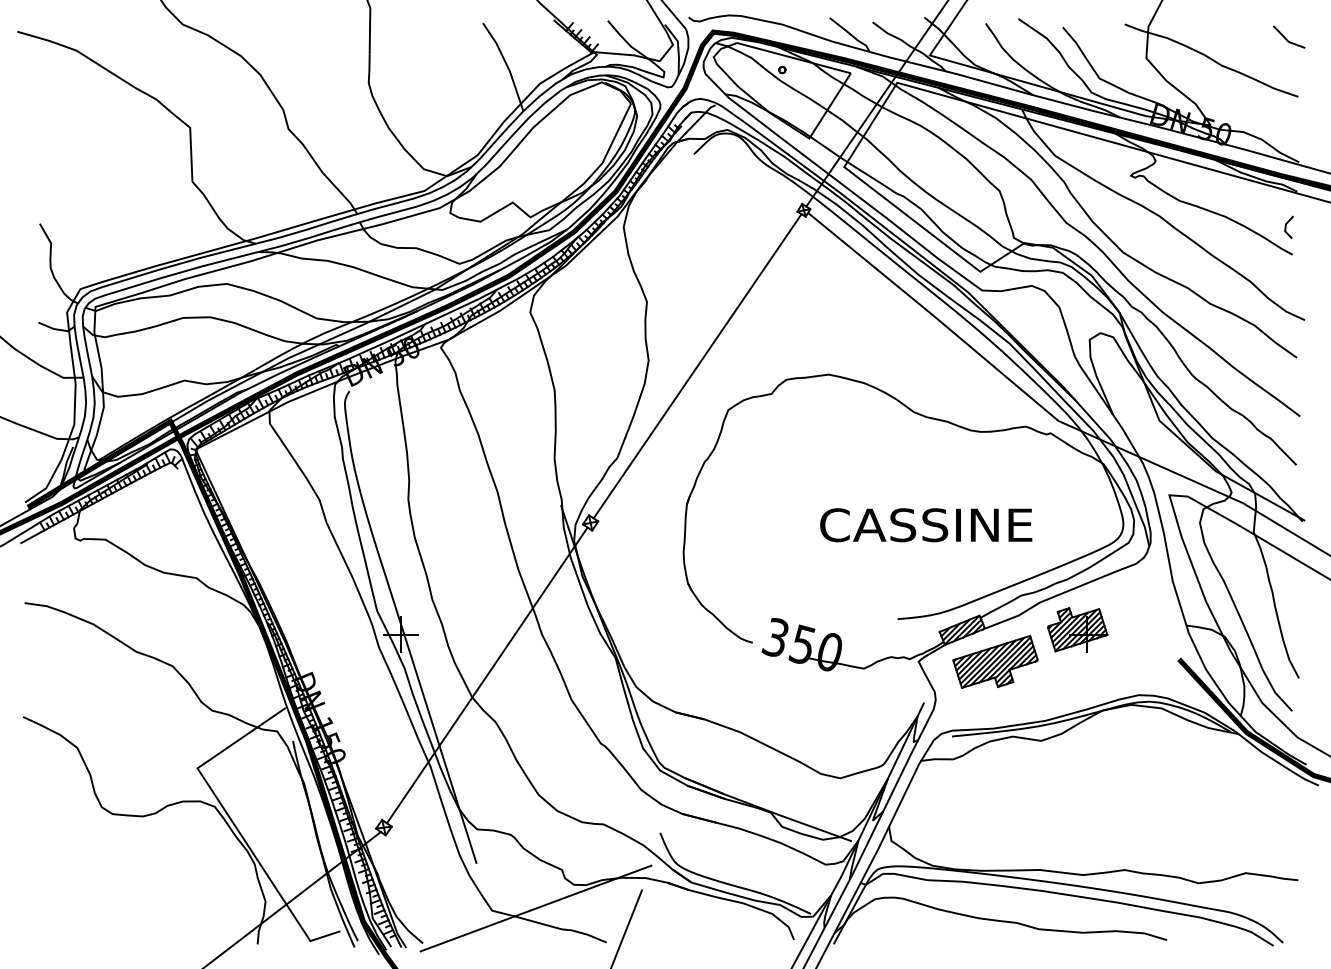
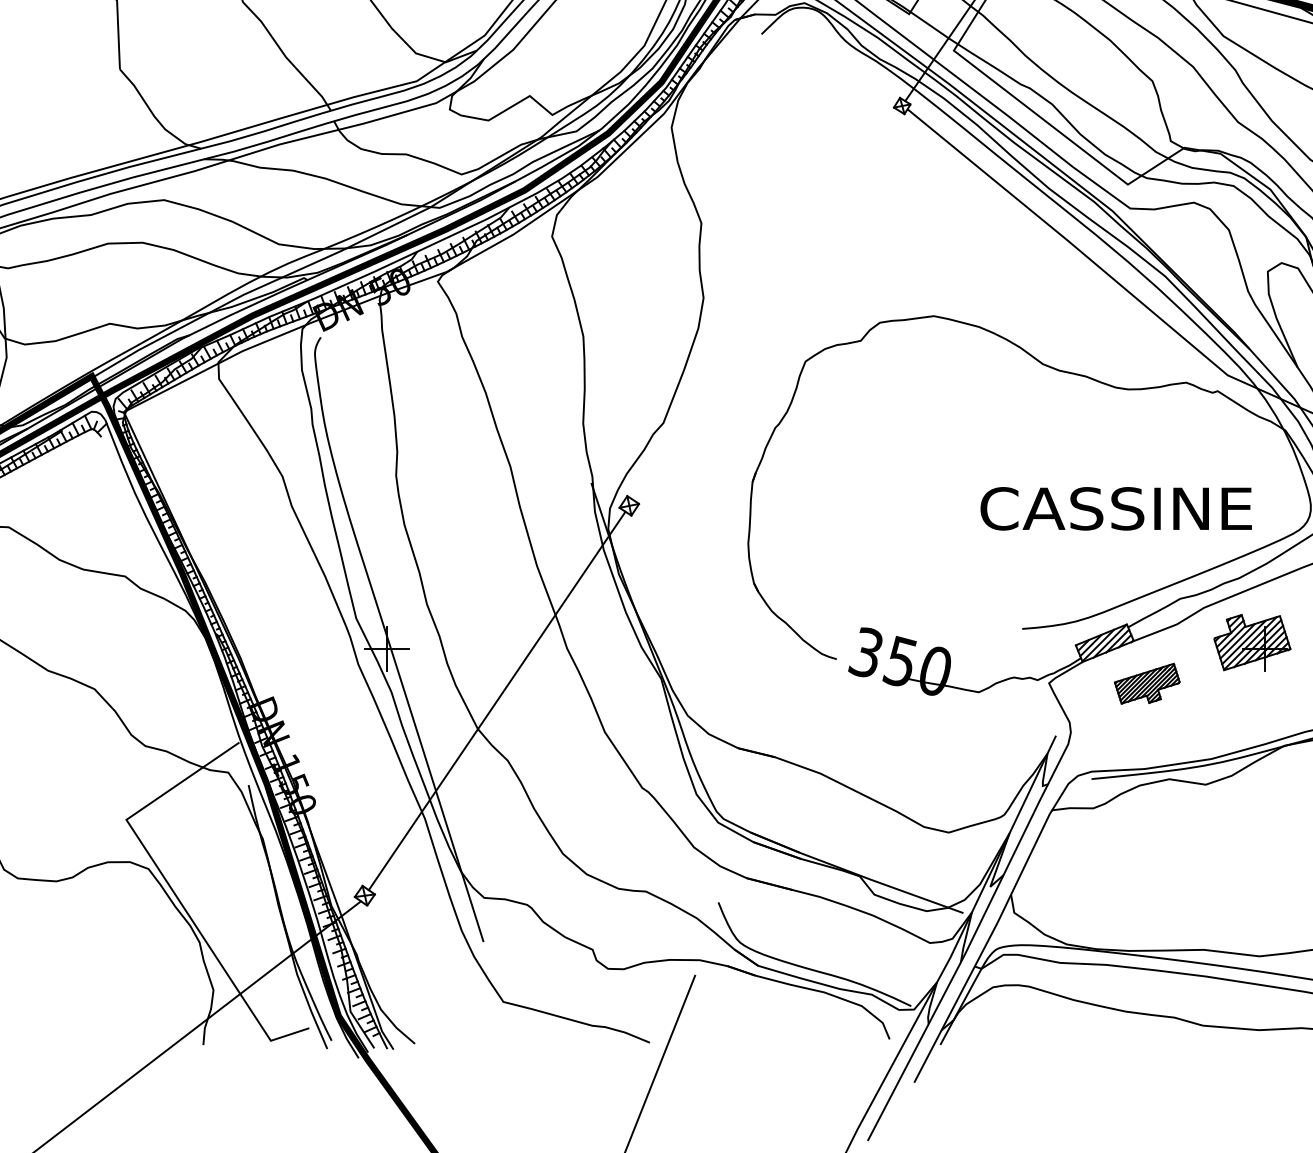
line: (697, 366) -> (766, 305), removed
text: (926, 525) -> (1116, 509), moved
part: (995, 661) -> (1147, 683), size x0.6
line: (535, 908) -> (558, 999), removed

